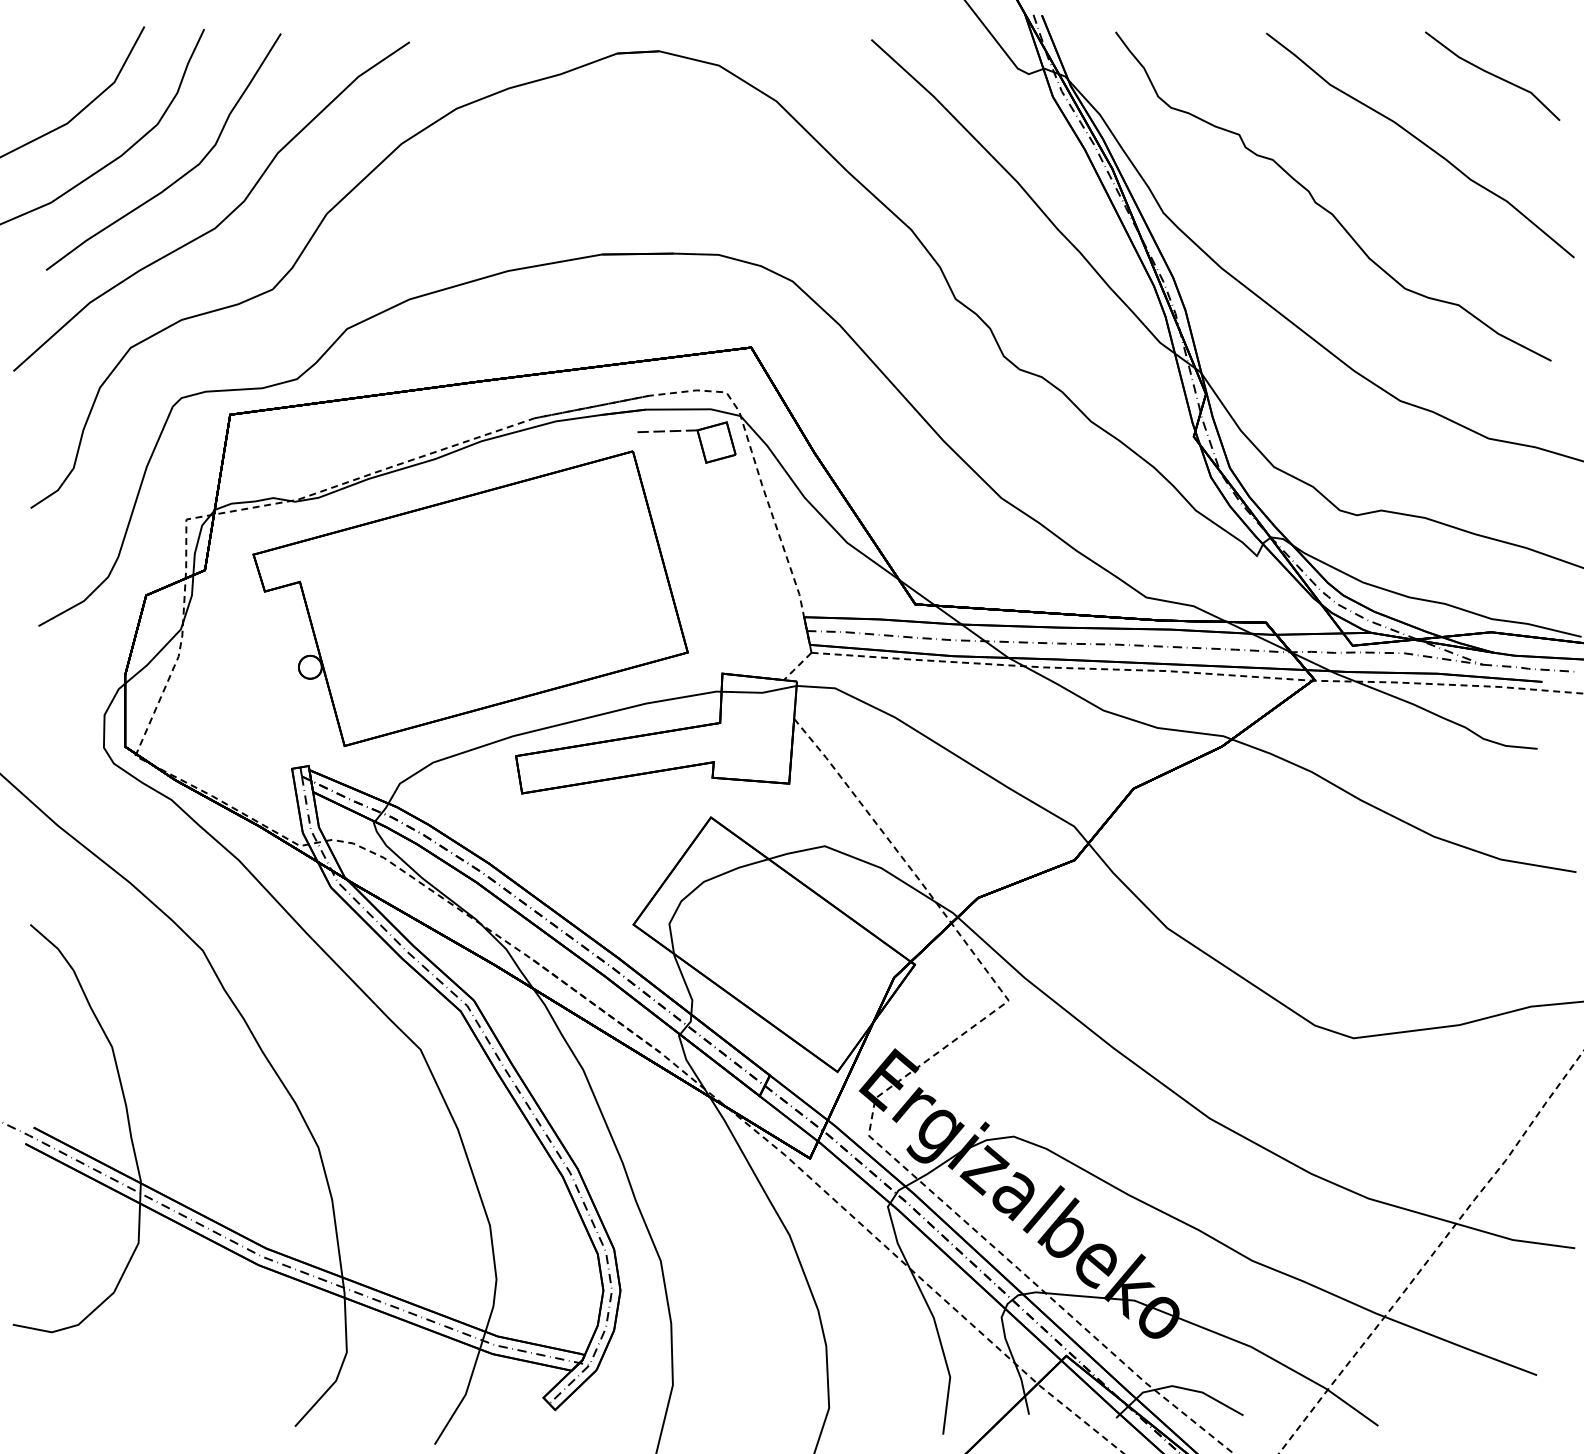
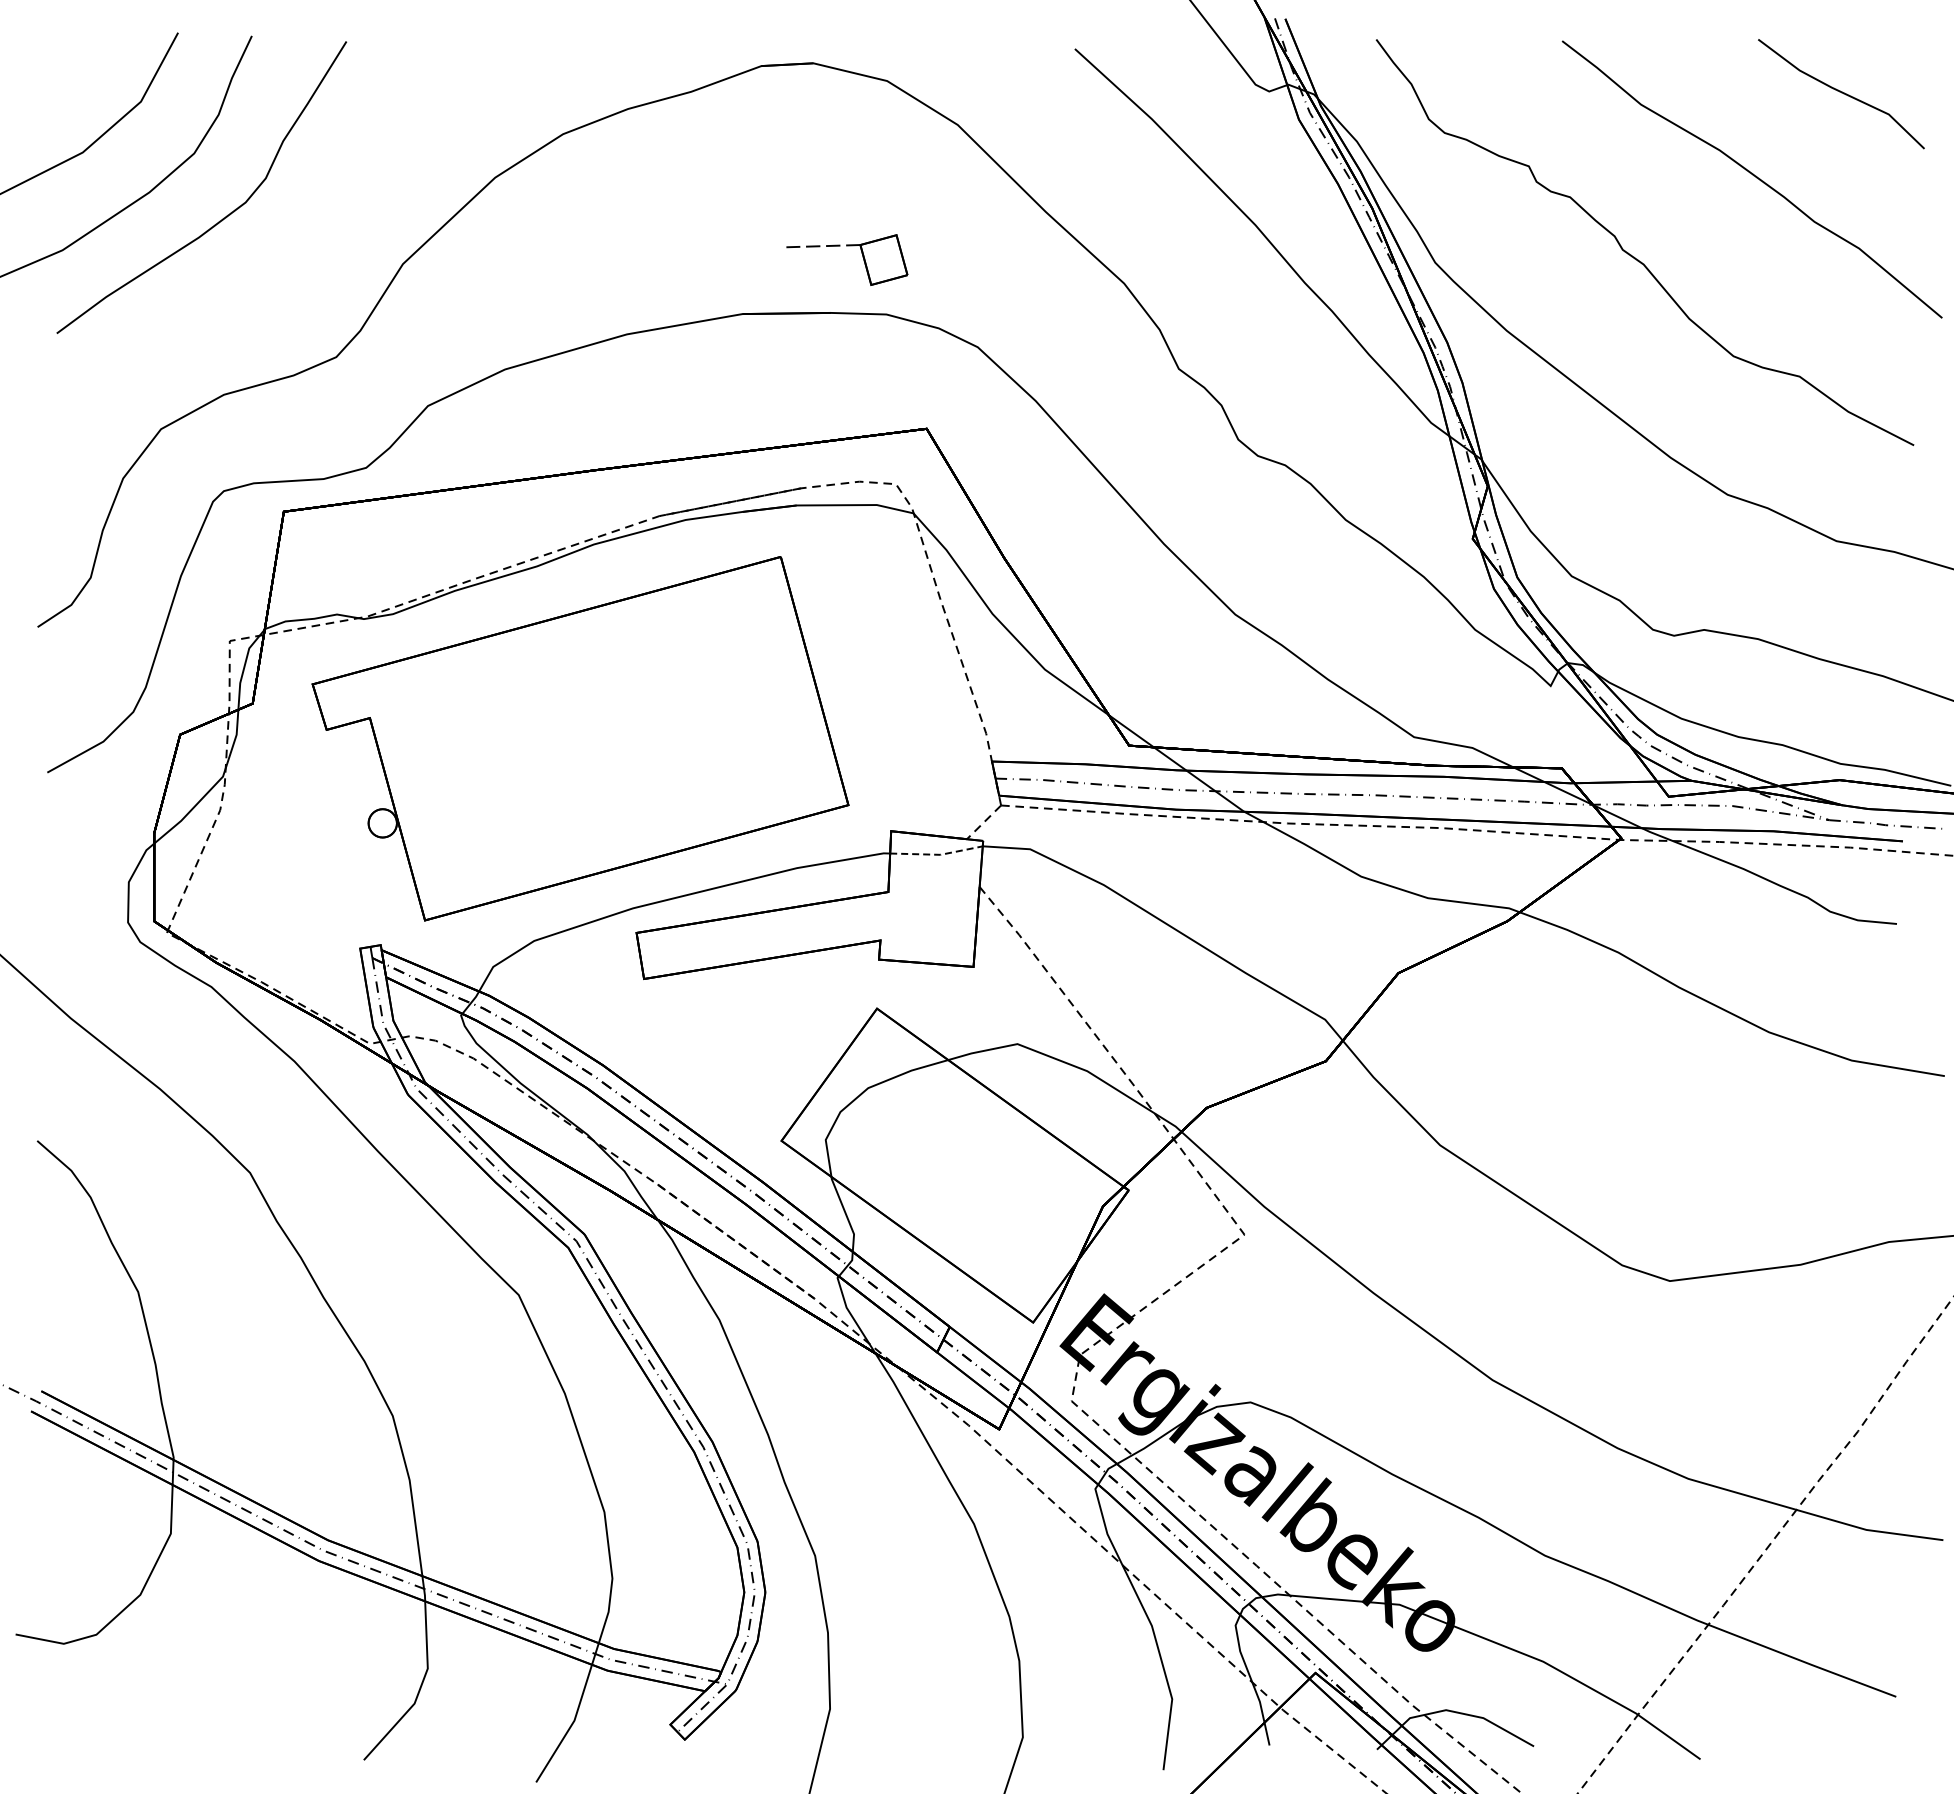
curve: (223, 219) -> (275, 270), removed
part: (687, 431) -> (847, 246), moved
line: (759, 692) -> (937, 854), solid -> dashed

